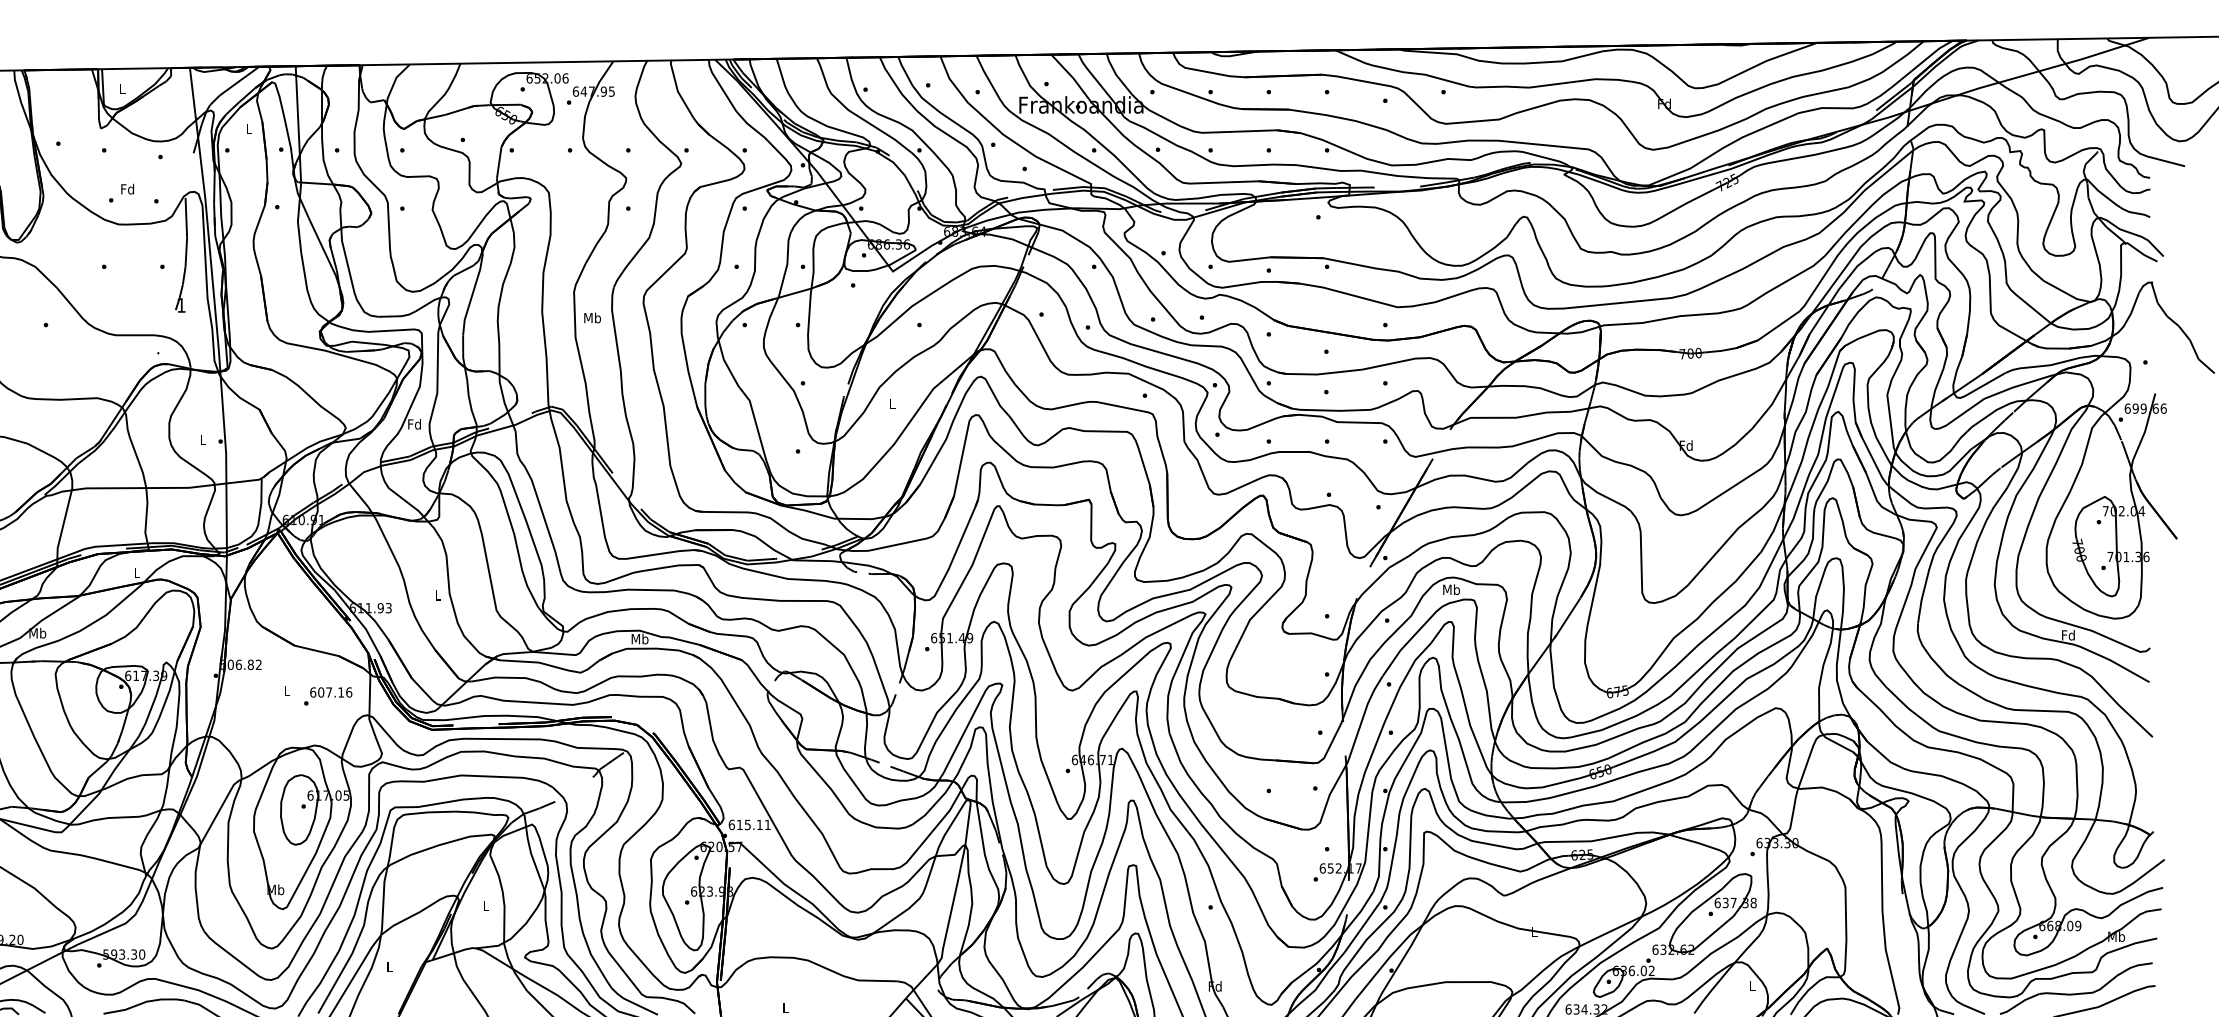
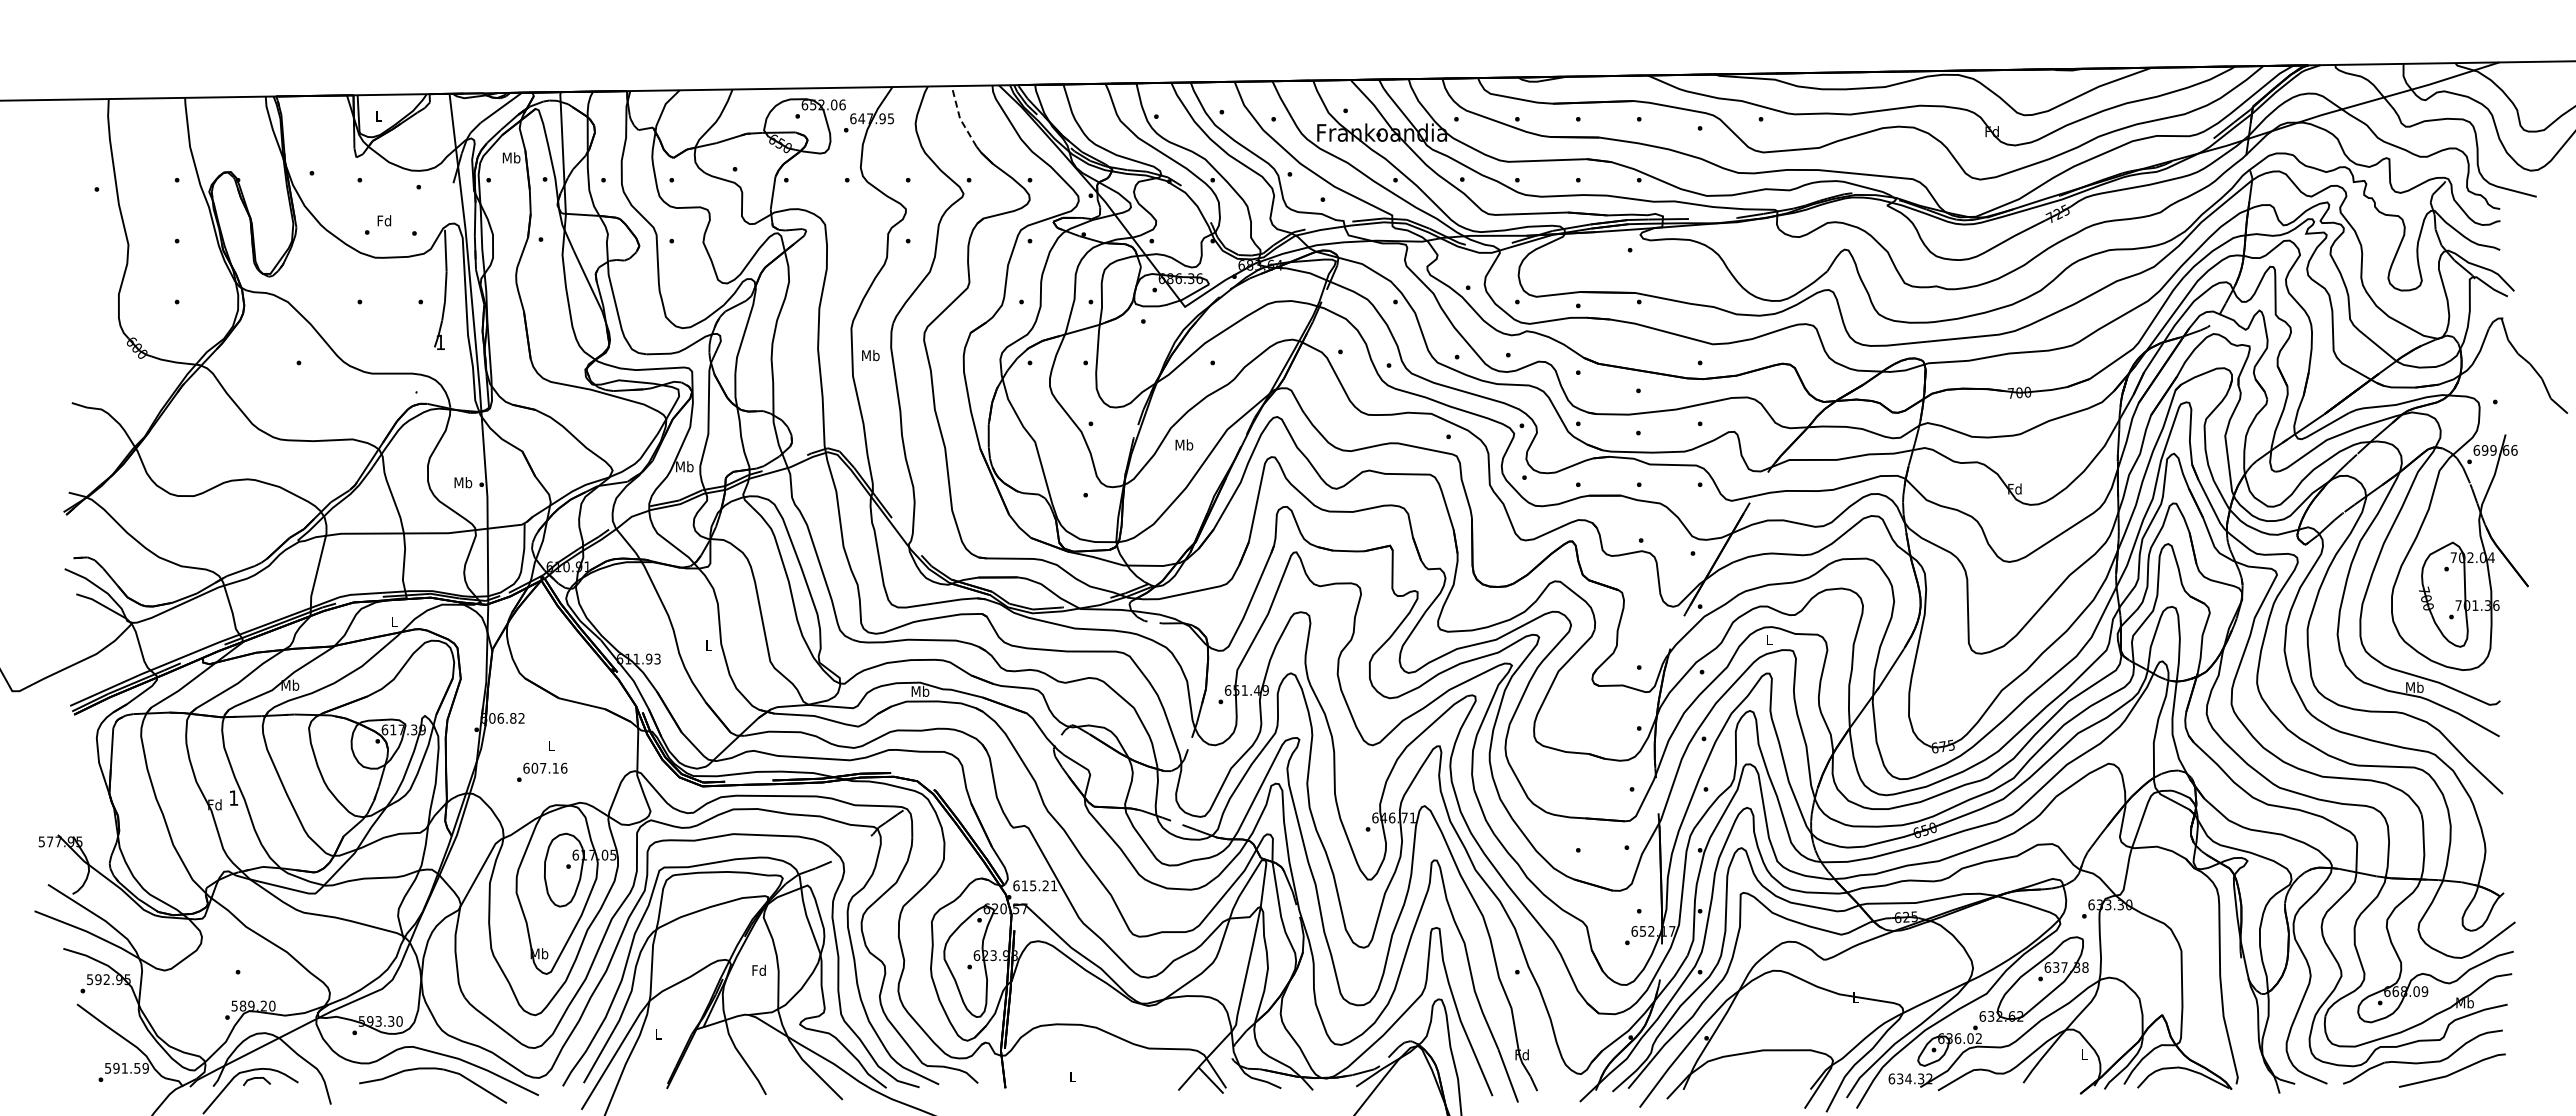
line: (677, 90) -> (959, 117), solid -> dashed
text: (249, 128) -> (511, 157), L -> Mb
text: (892, 403) -> (1184, 444), L -> Mb
text: (414, 424) -> (684, 466), Fd -> Mb
text: (203, 439) -> (463, 482), L -> Mb
text: (1451, 589) -> (1769, 639), Mb -> L
text: (2068, 634) -> (2414, 686), Fd -> Mb
text: (328, 695) -> (542, 771), moved
text: (759, 824) -> (1045, 885), 615.11 -> 615.21
text: (485, 904) -> (758, 969), L -> Fd

